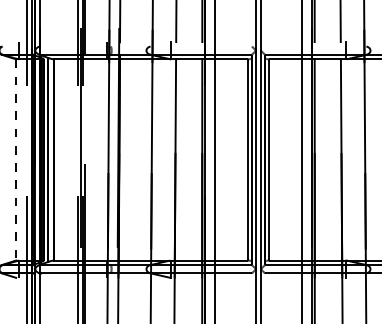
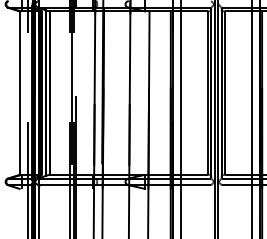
line: (16, 159) -> (19, 92), dashed -> solid

